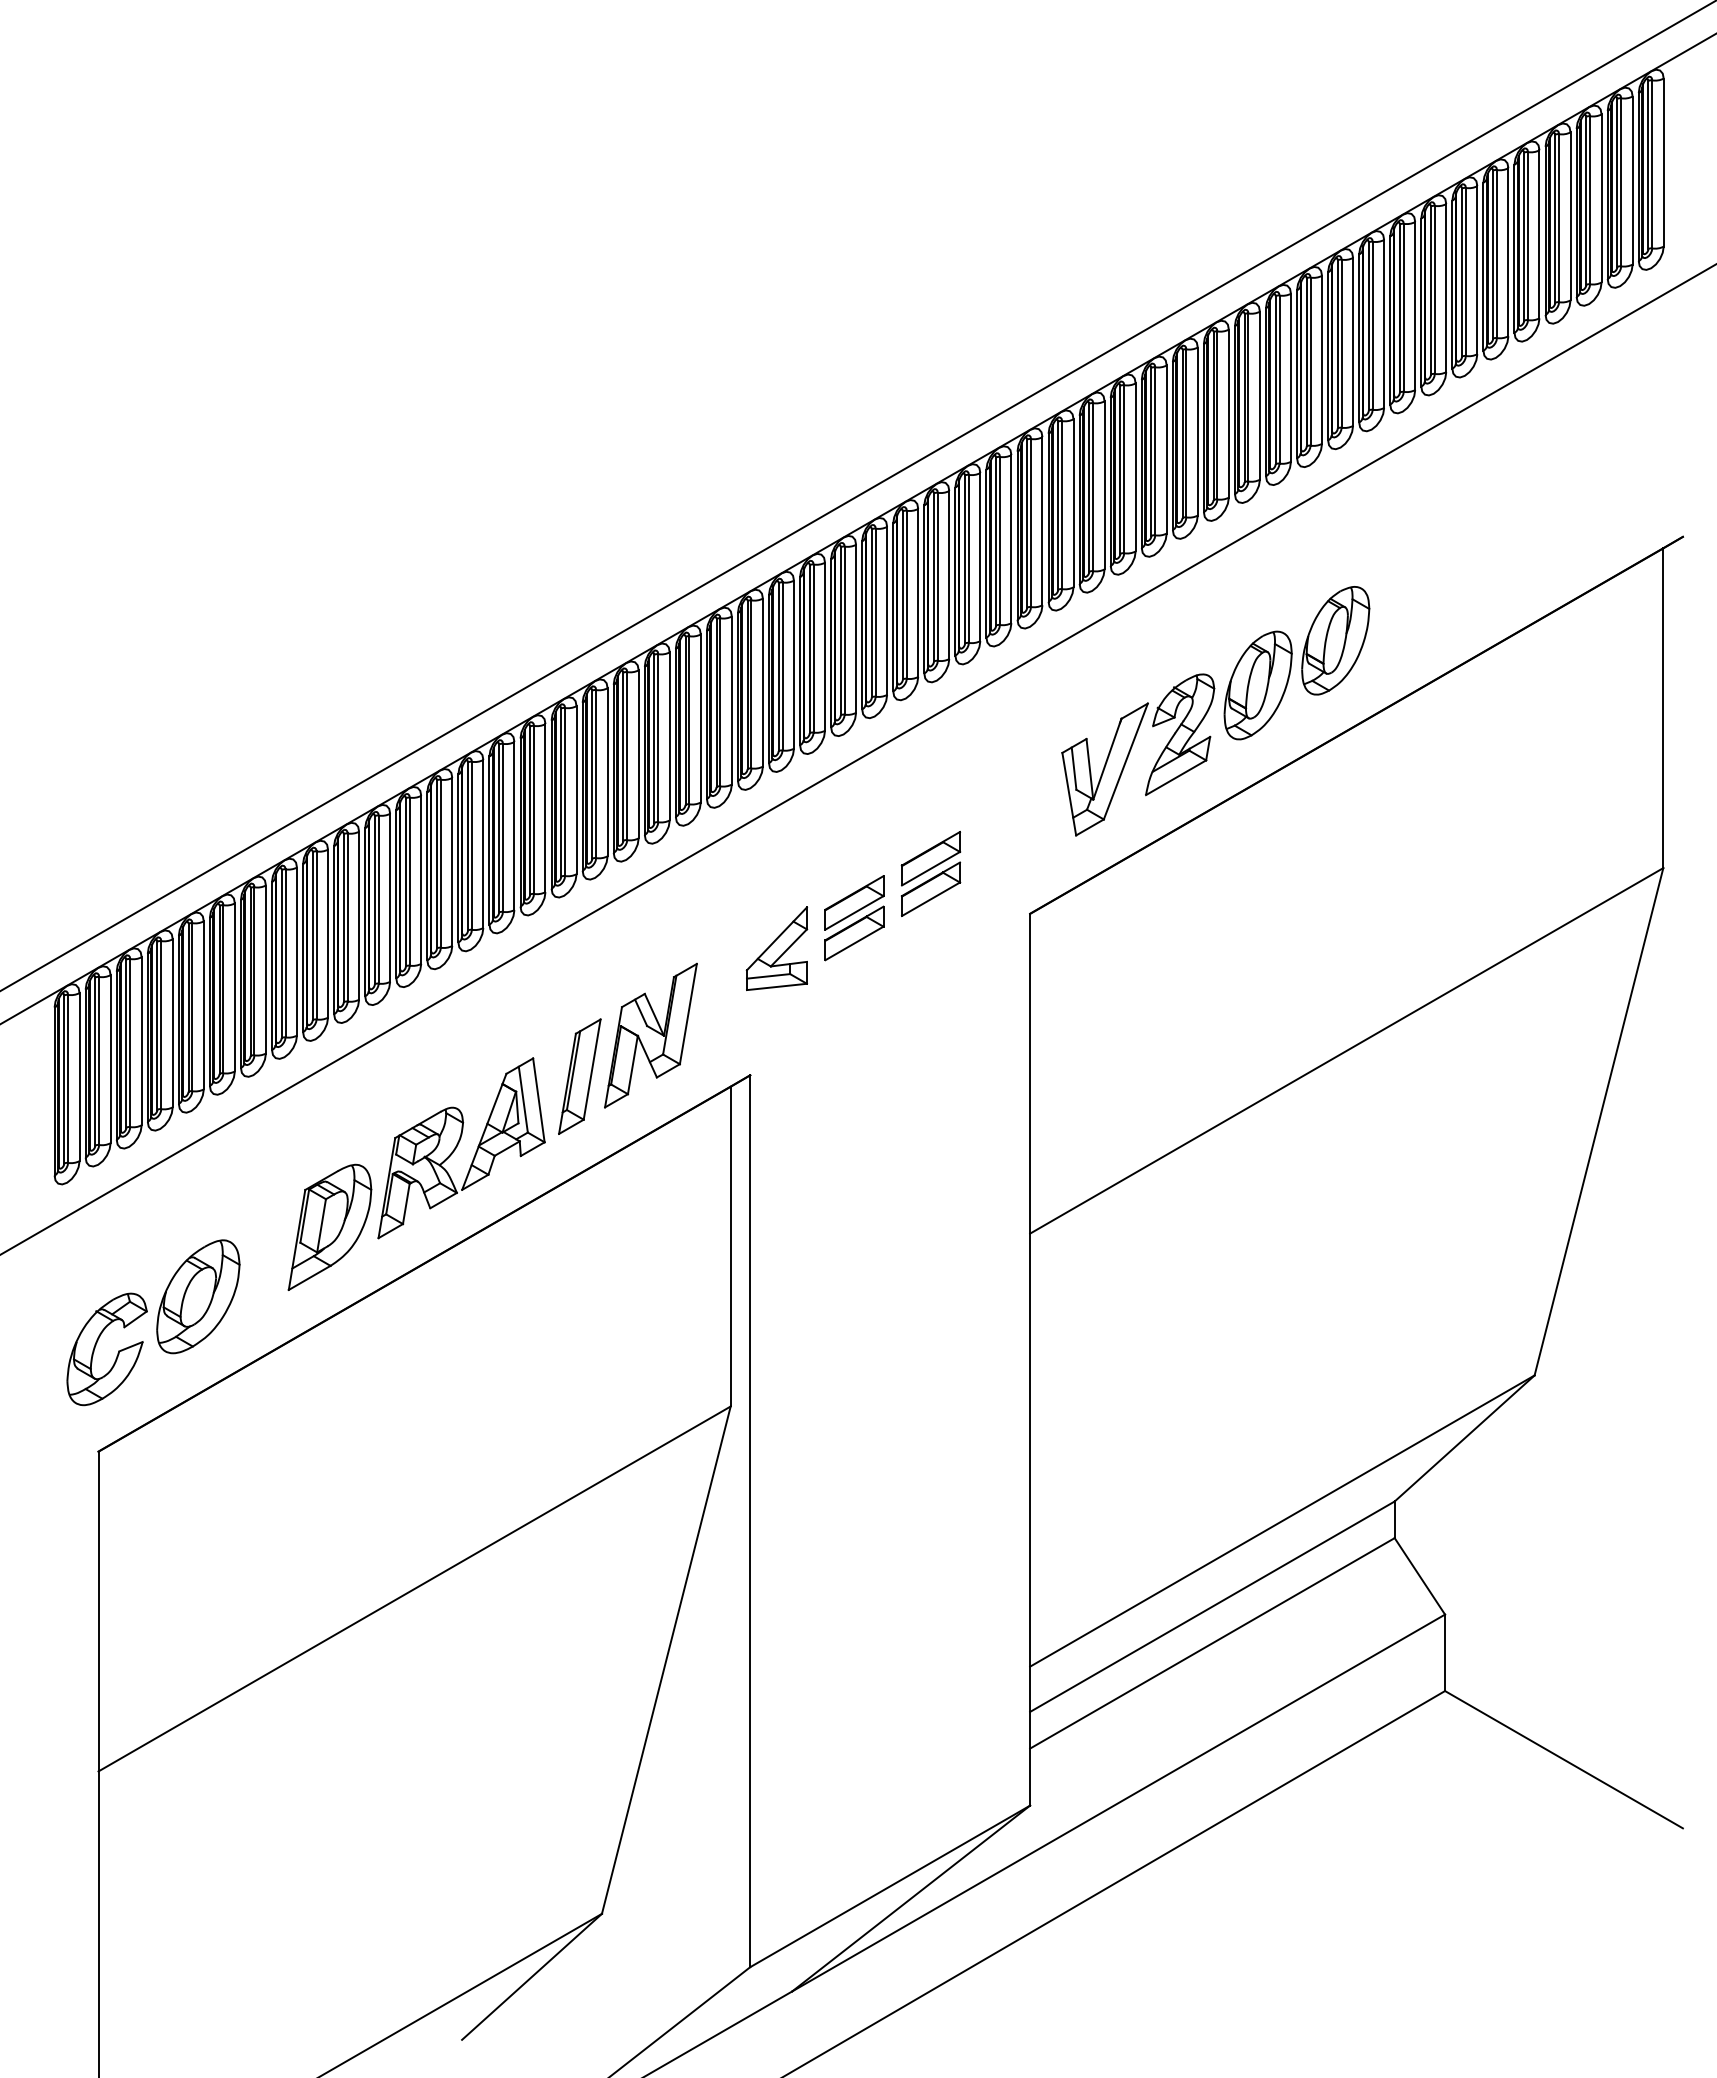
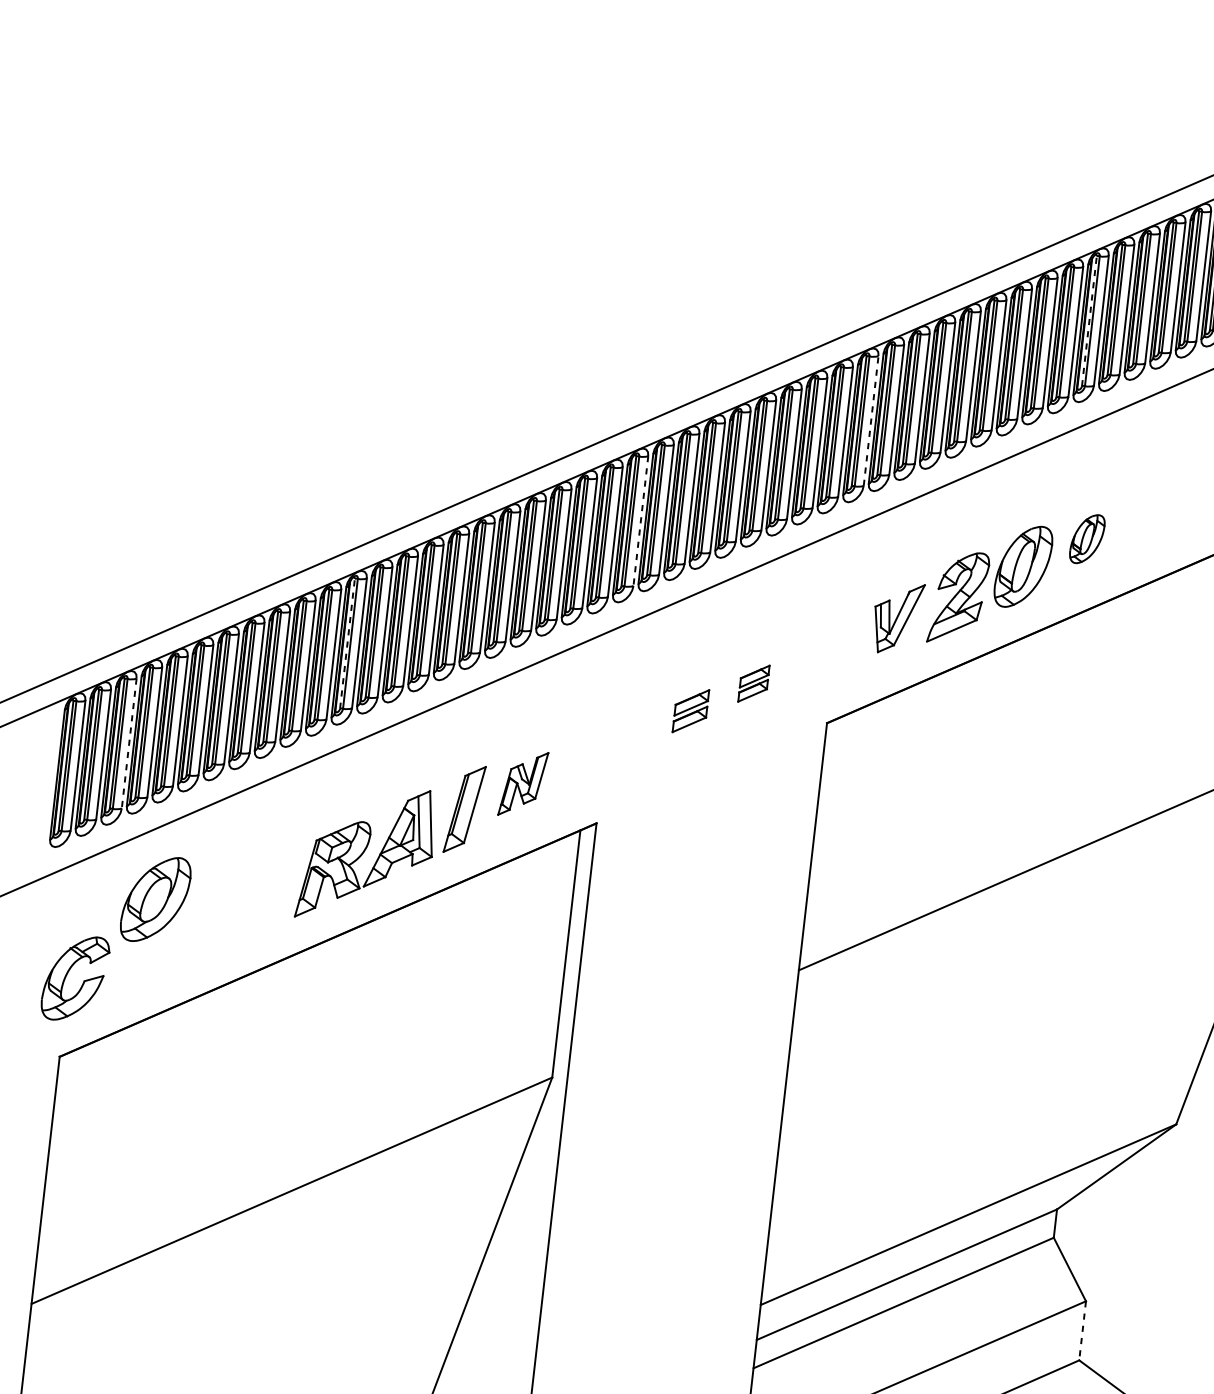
line: (1306, 361) -> (1089, 320), solid -> dashed
line: (1042, 520) -> (871, 420), solid -> dashed
part: (1335, 640) -> (1087, 538), size x0.6
line: (762, 683) -> (640, 521), solid -> dashed
part: (1104, 769) -> (897, 618), size x0.7
part: (930, 873) -> (753, 683), size x0.6
line: (405, 881) -> (347, 643), solid -> dashed
part: (854, 918) -> (690, 711), size x0.7
part: (776, 948) -> (627, 727), removed
part: (650, 1035) -> (522, 783), size x0.6
line: (141, 1041) -> (129, 743), solid -> dashed
part: (329, 1226) -> (258, 903), removed
part: (198, 1296) -> (155, 899), moved
line: (1445, 1653) -> (1082, 1331), solid -> dashed

